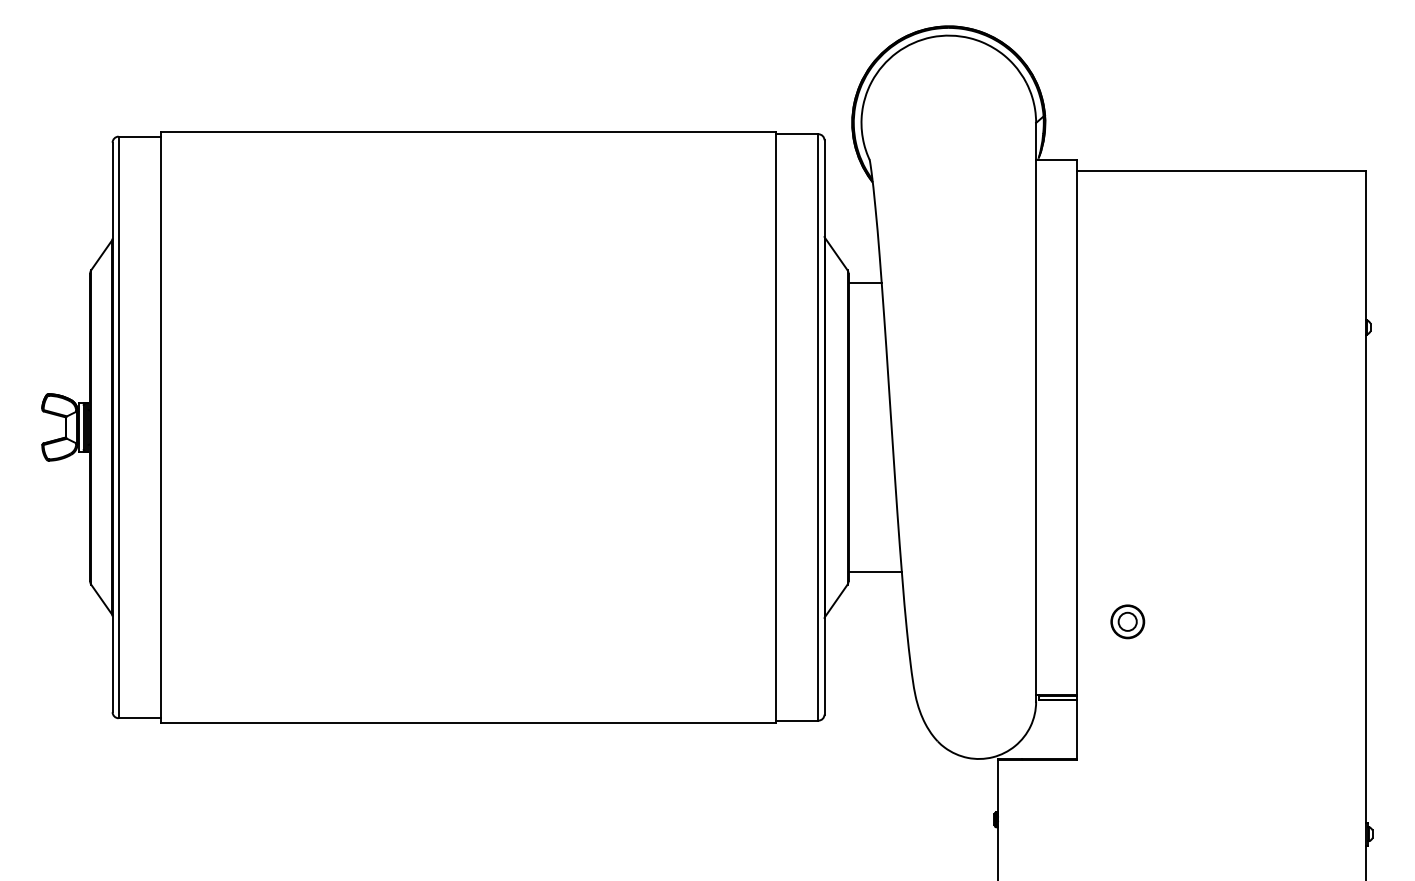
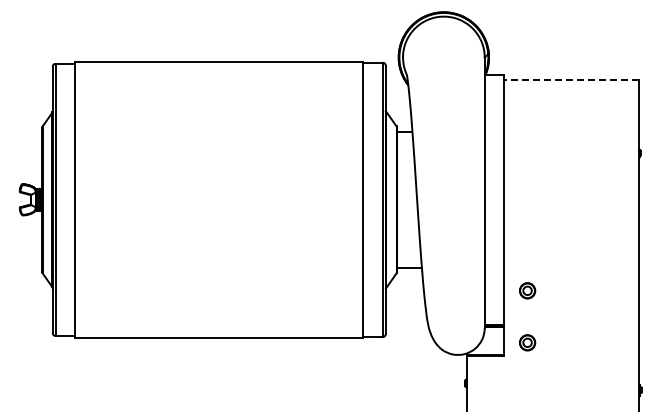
line: (1221, 170) -> (571, 79), solid -> dashed
part: (1127, 732) -> (527, 342), added

